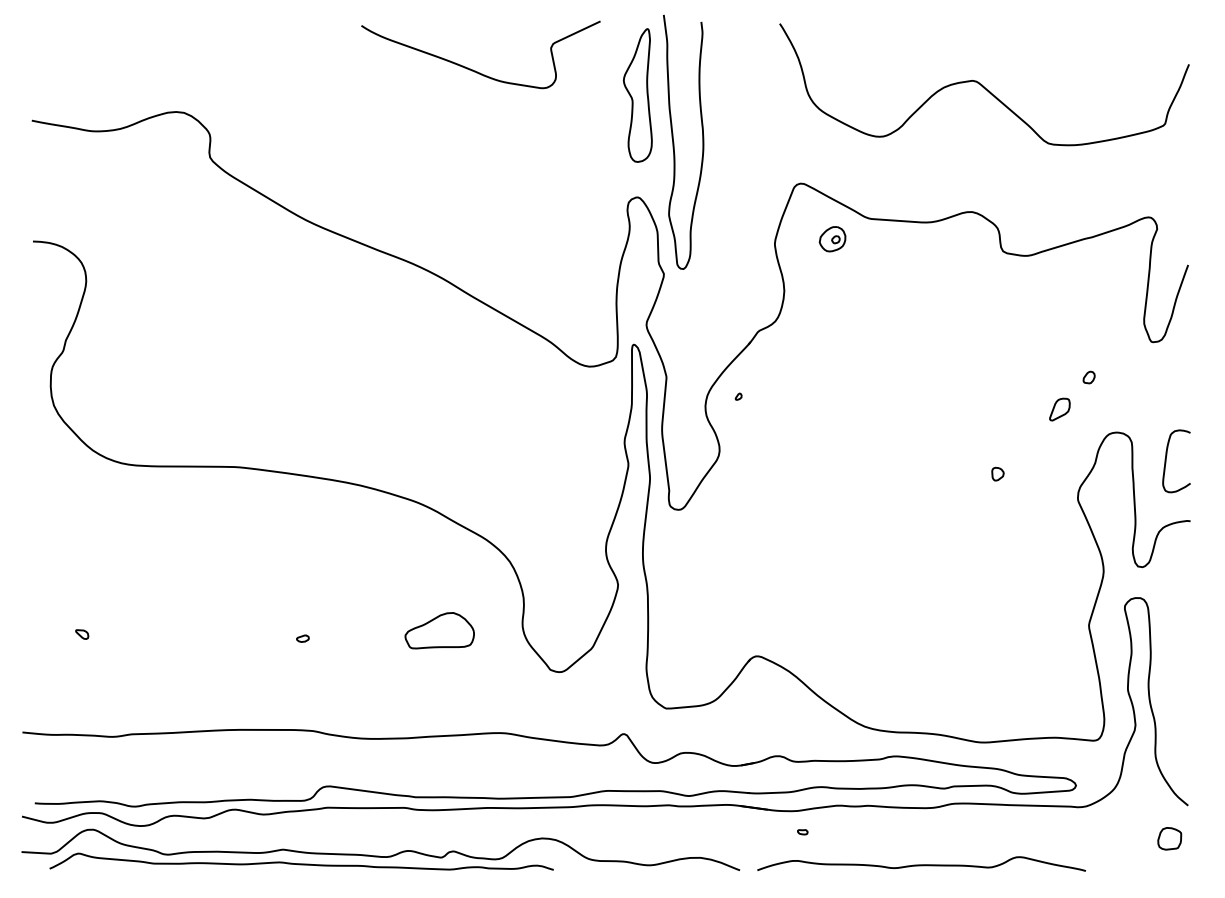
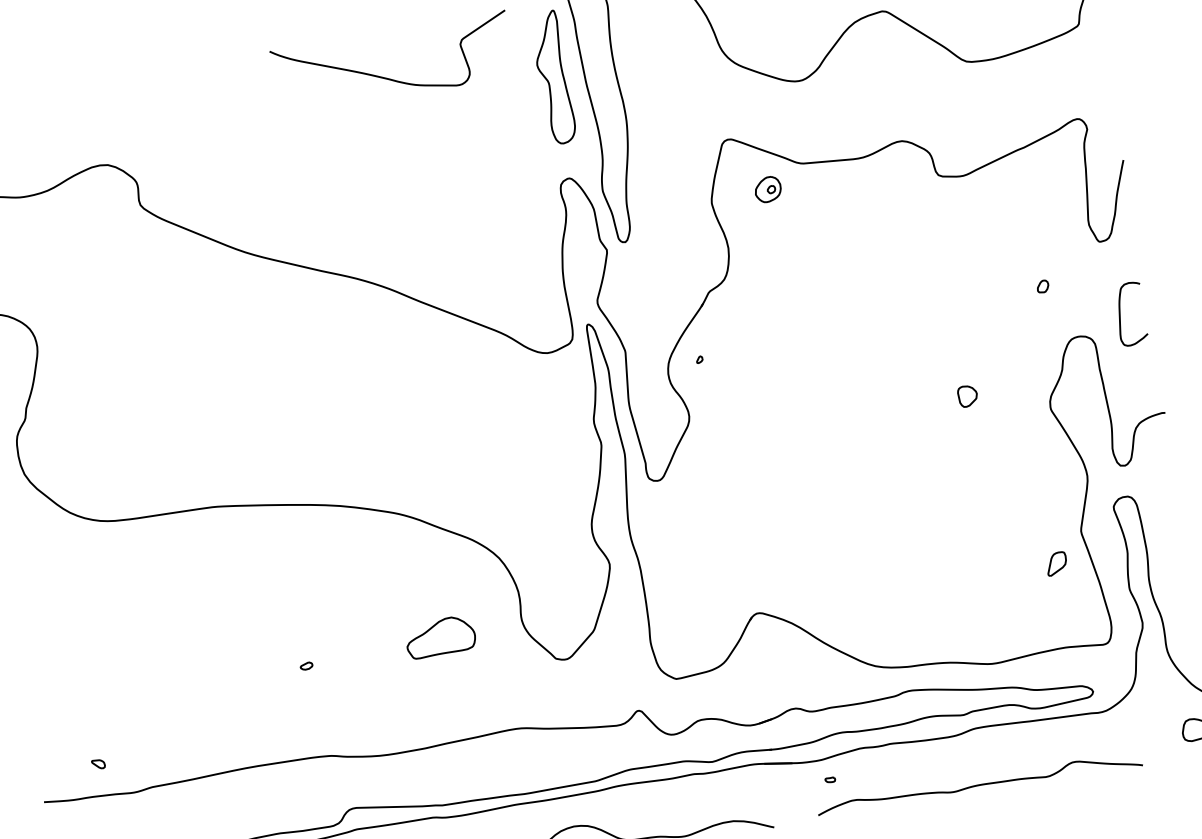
part: (1059, 409) -> (1056, 563), moved
curve: (1166, 461) -> (1120, 315), moved
part: (997, 473) -> (967, 395), size x1.6
part: (82, 634) -> (98, 764), moved
curve: (921, 864) -> (979, 784), moved

